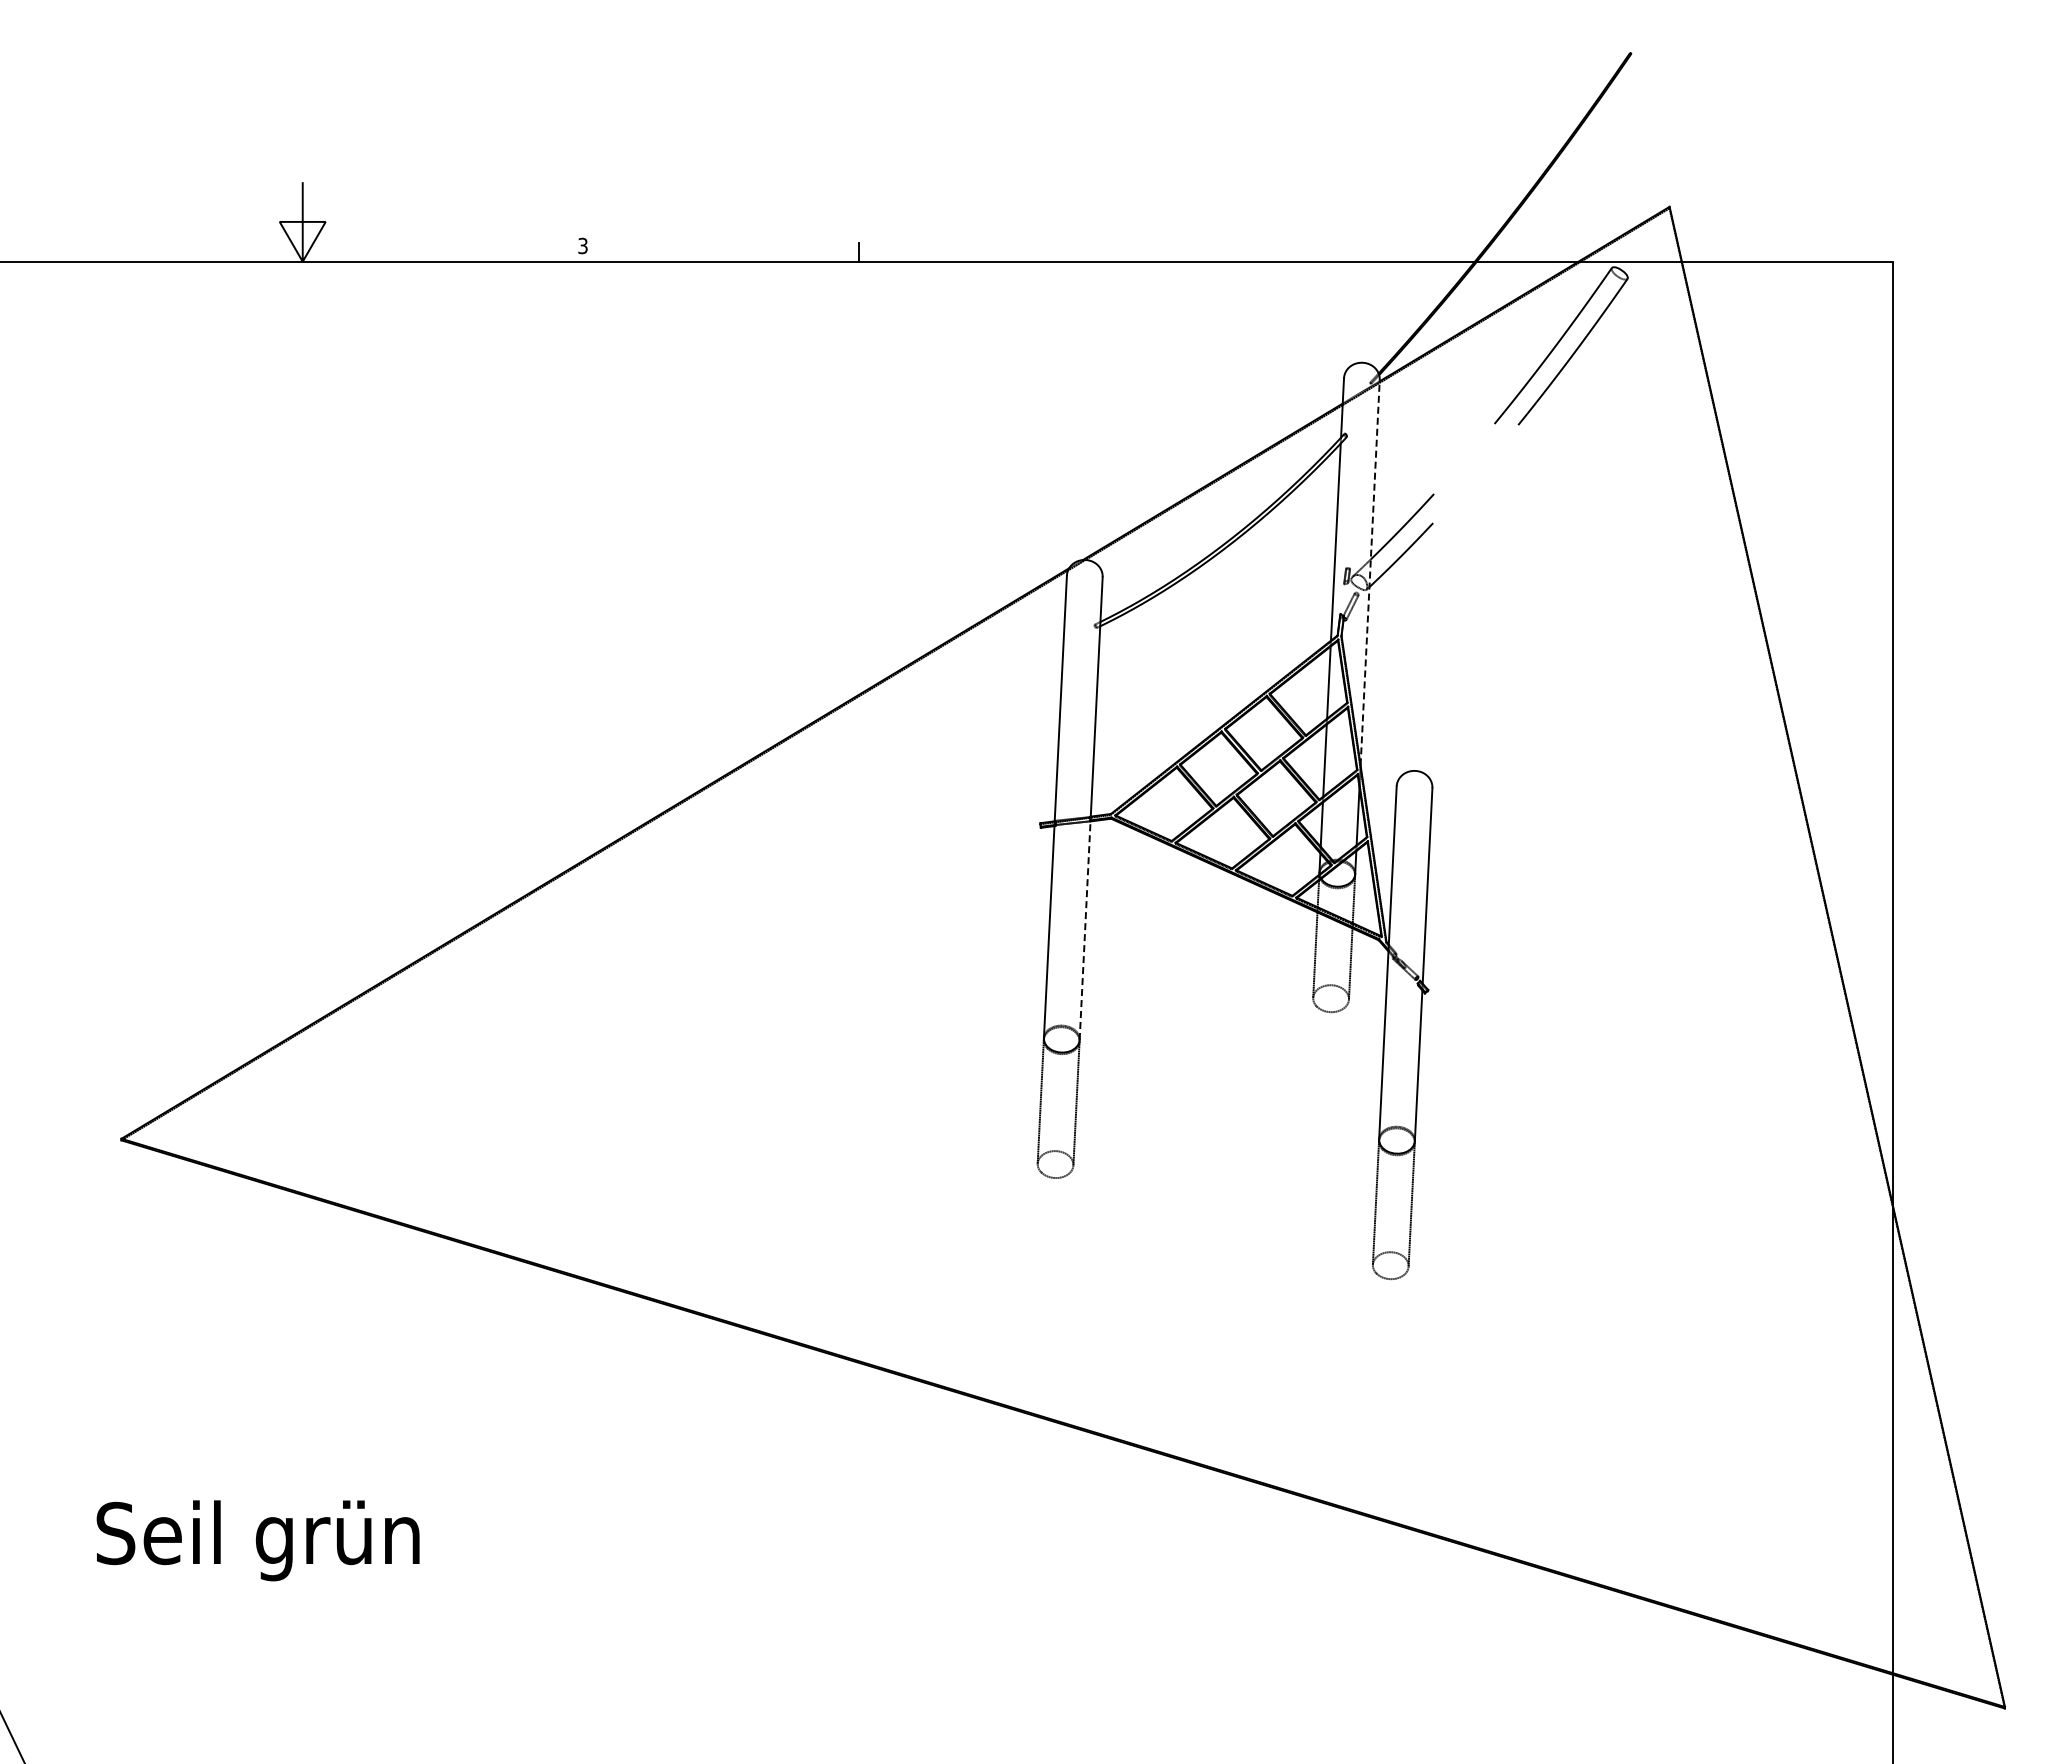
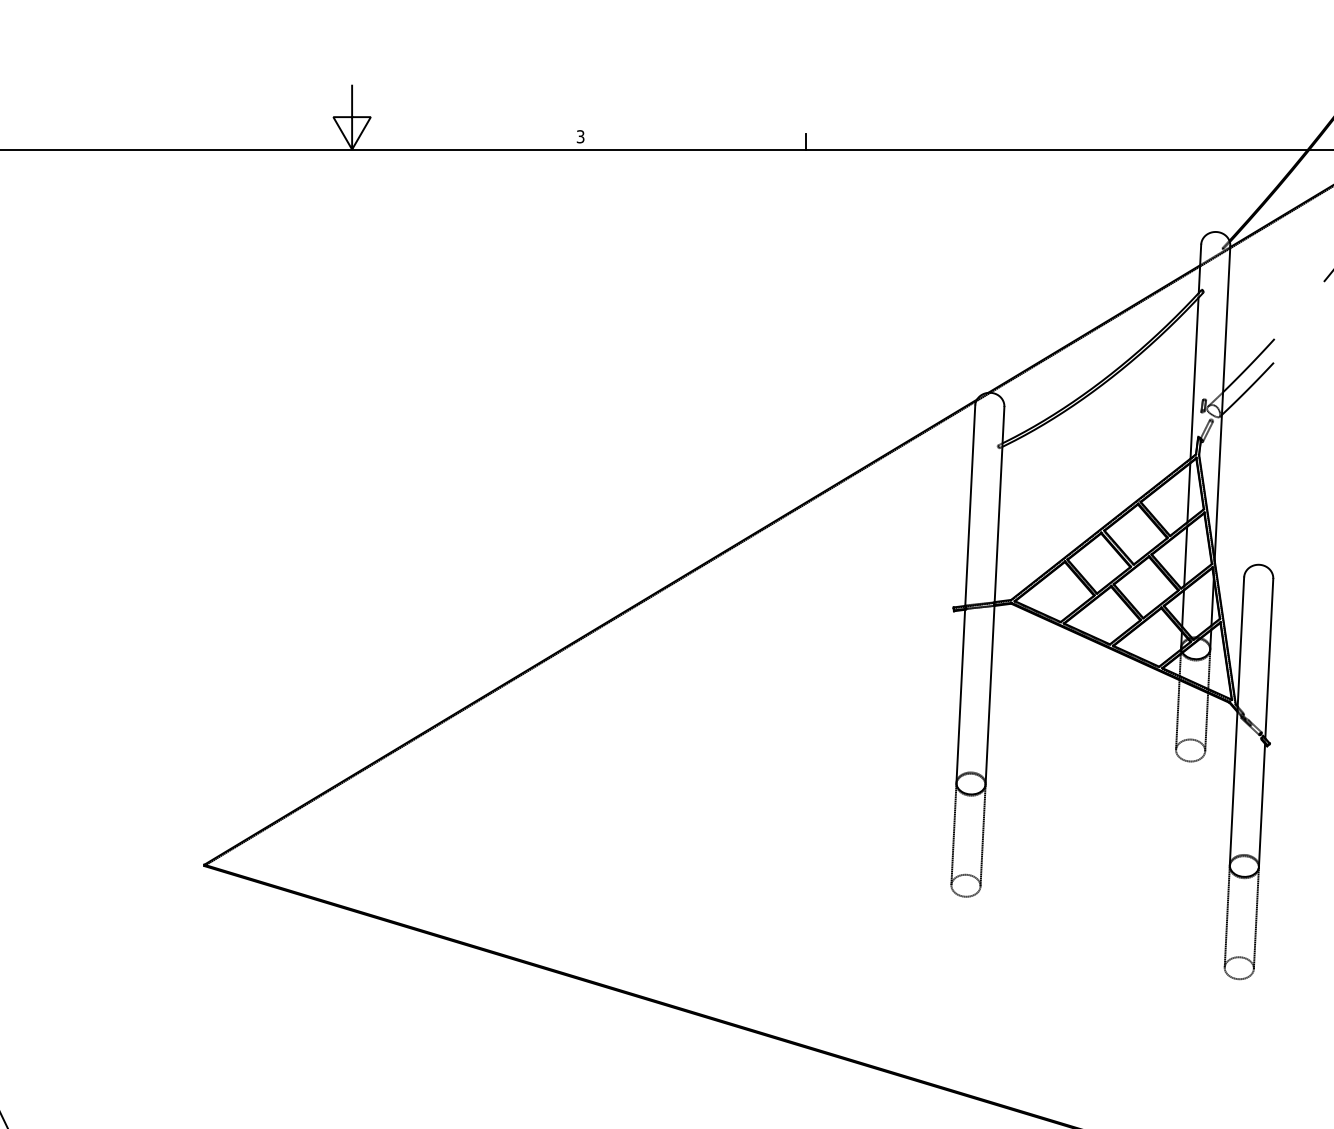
line: (1370, 572) -> (1222, 403), dashed -> solid
line: (1085, 930) -> (990, 694), dashed -> solid

